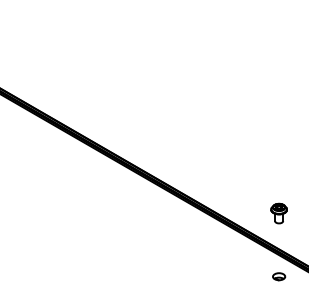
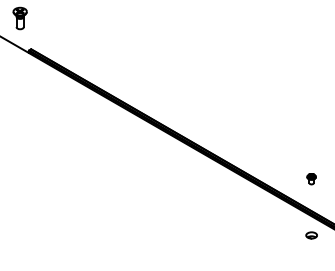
part: (278, 212) -> (311, 178), size x0.6

